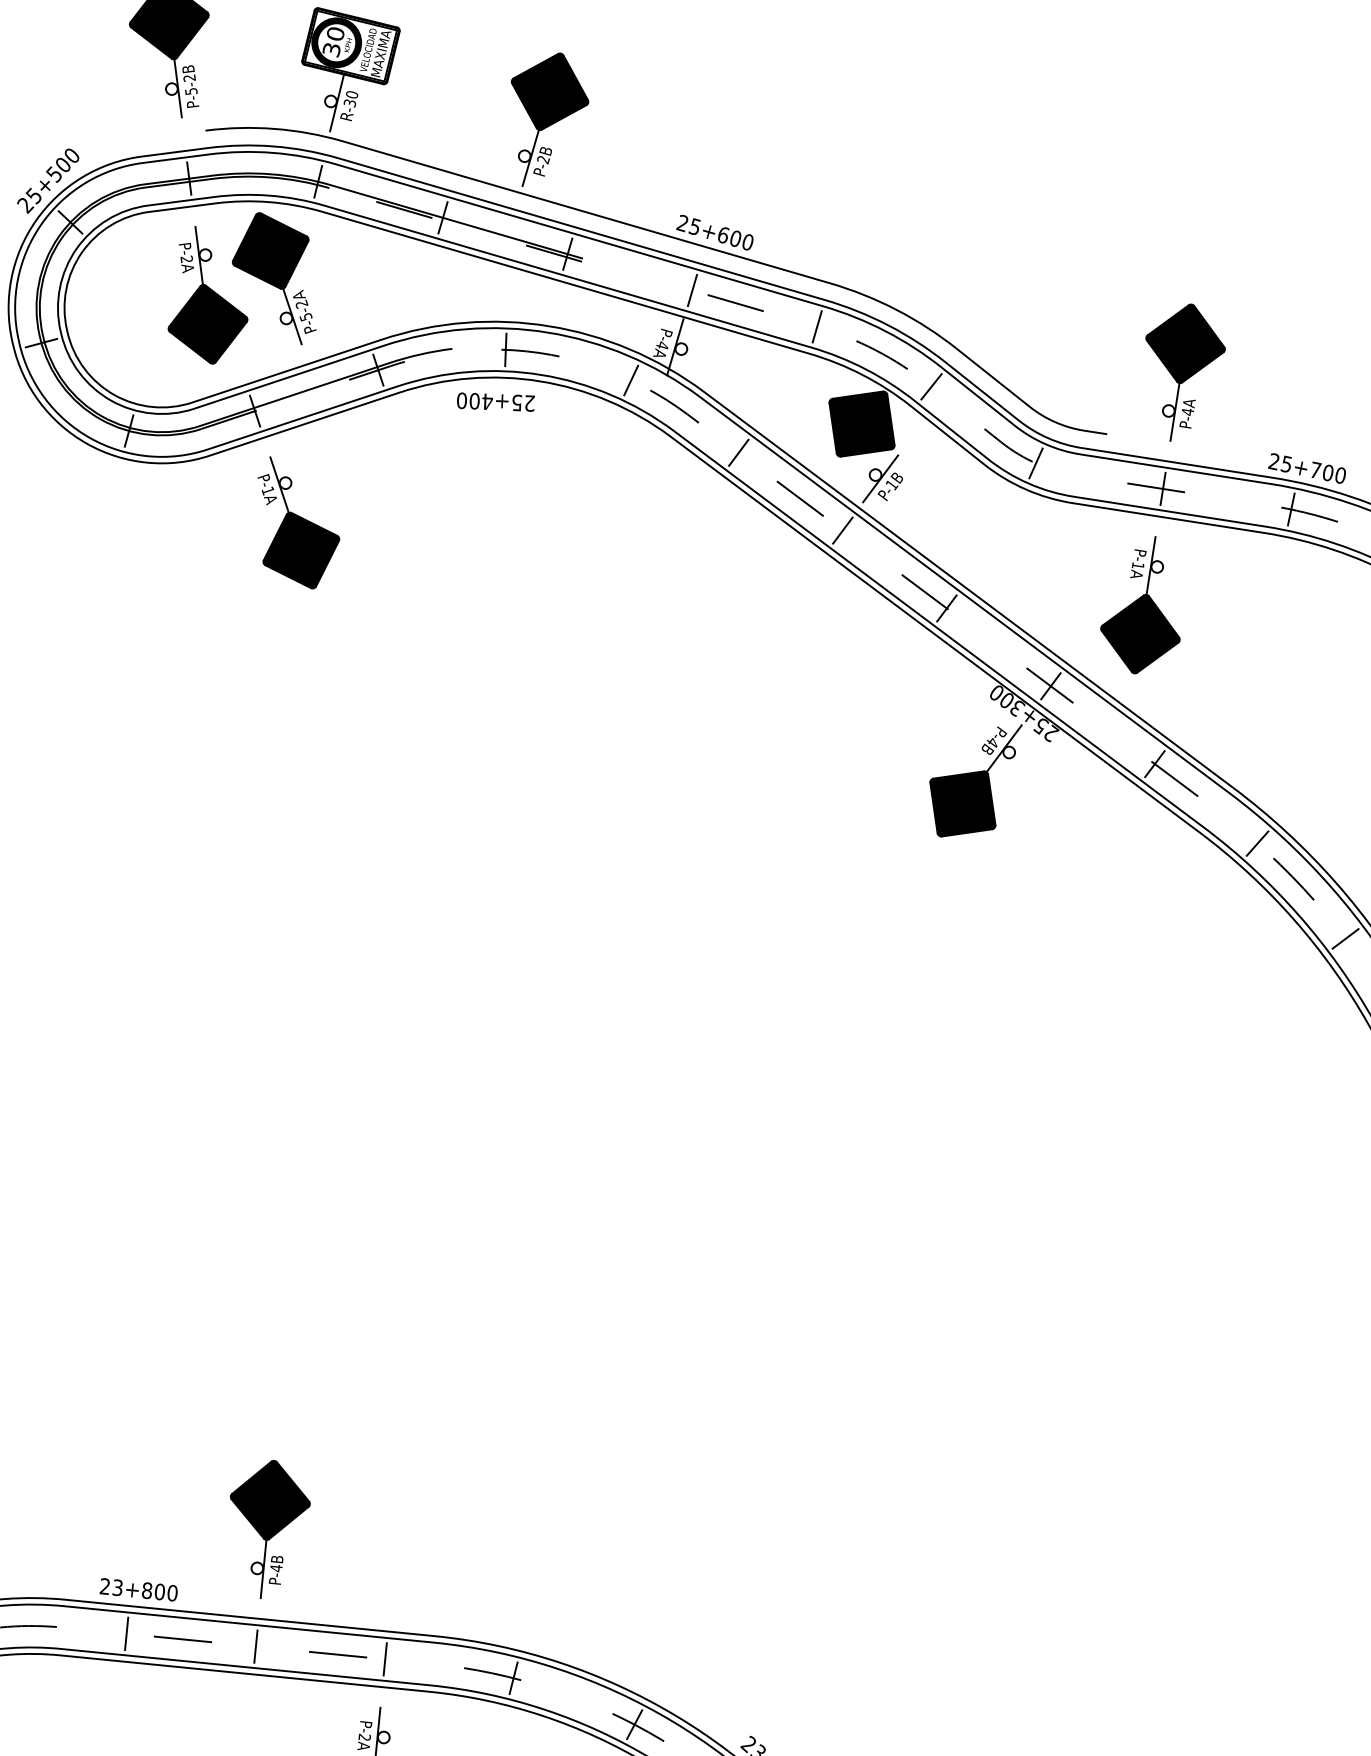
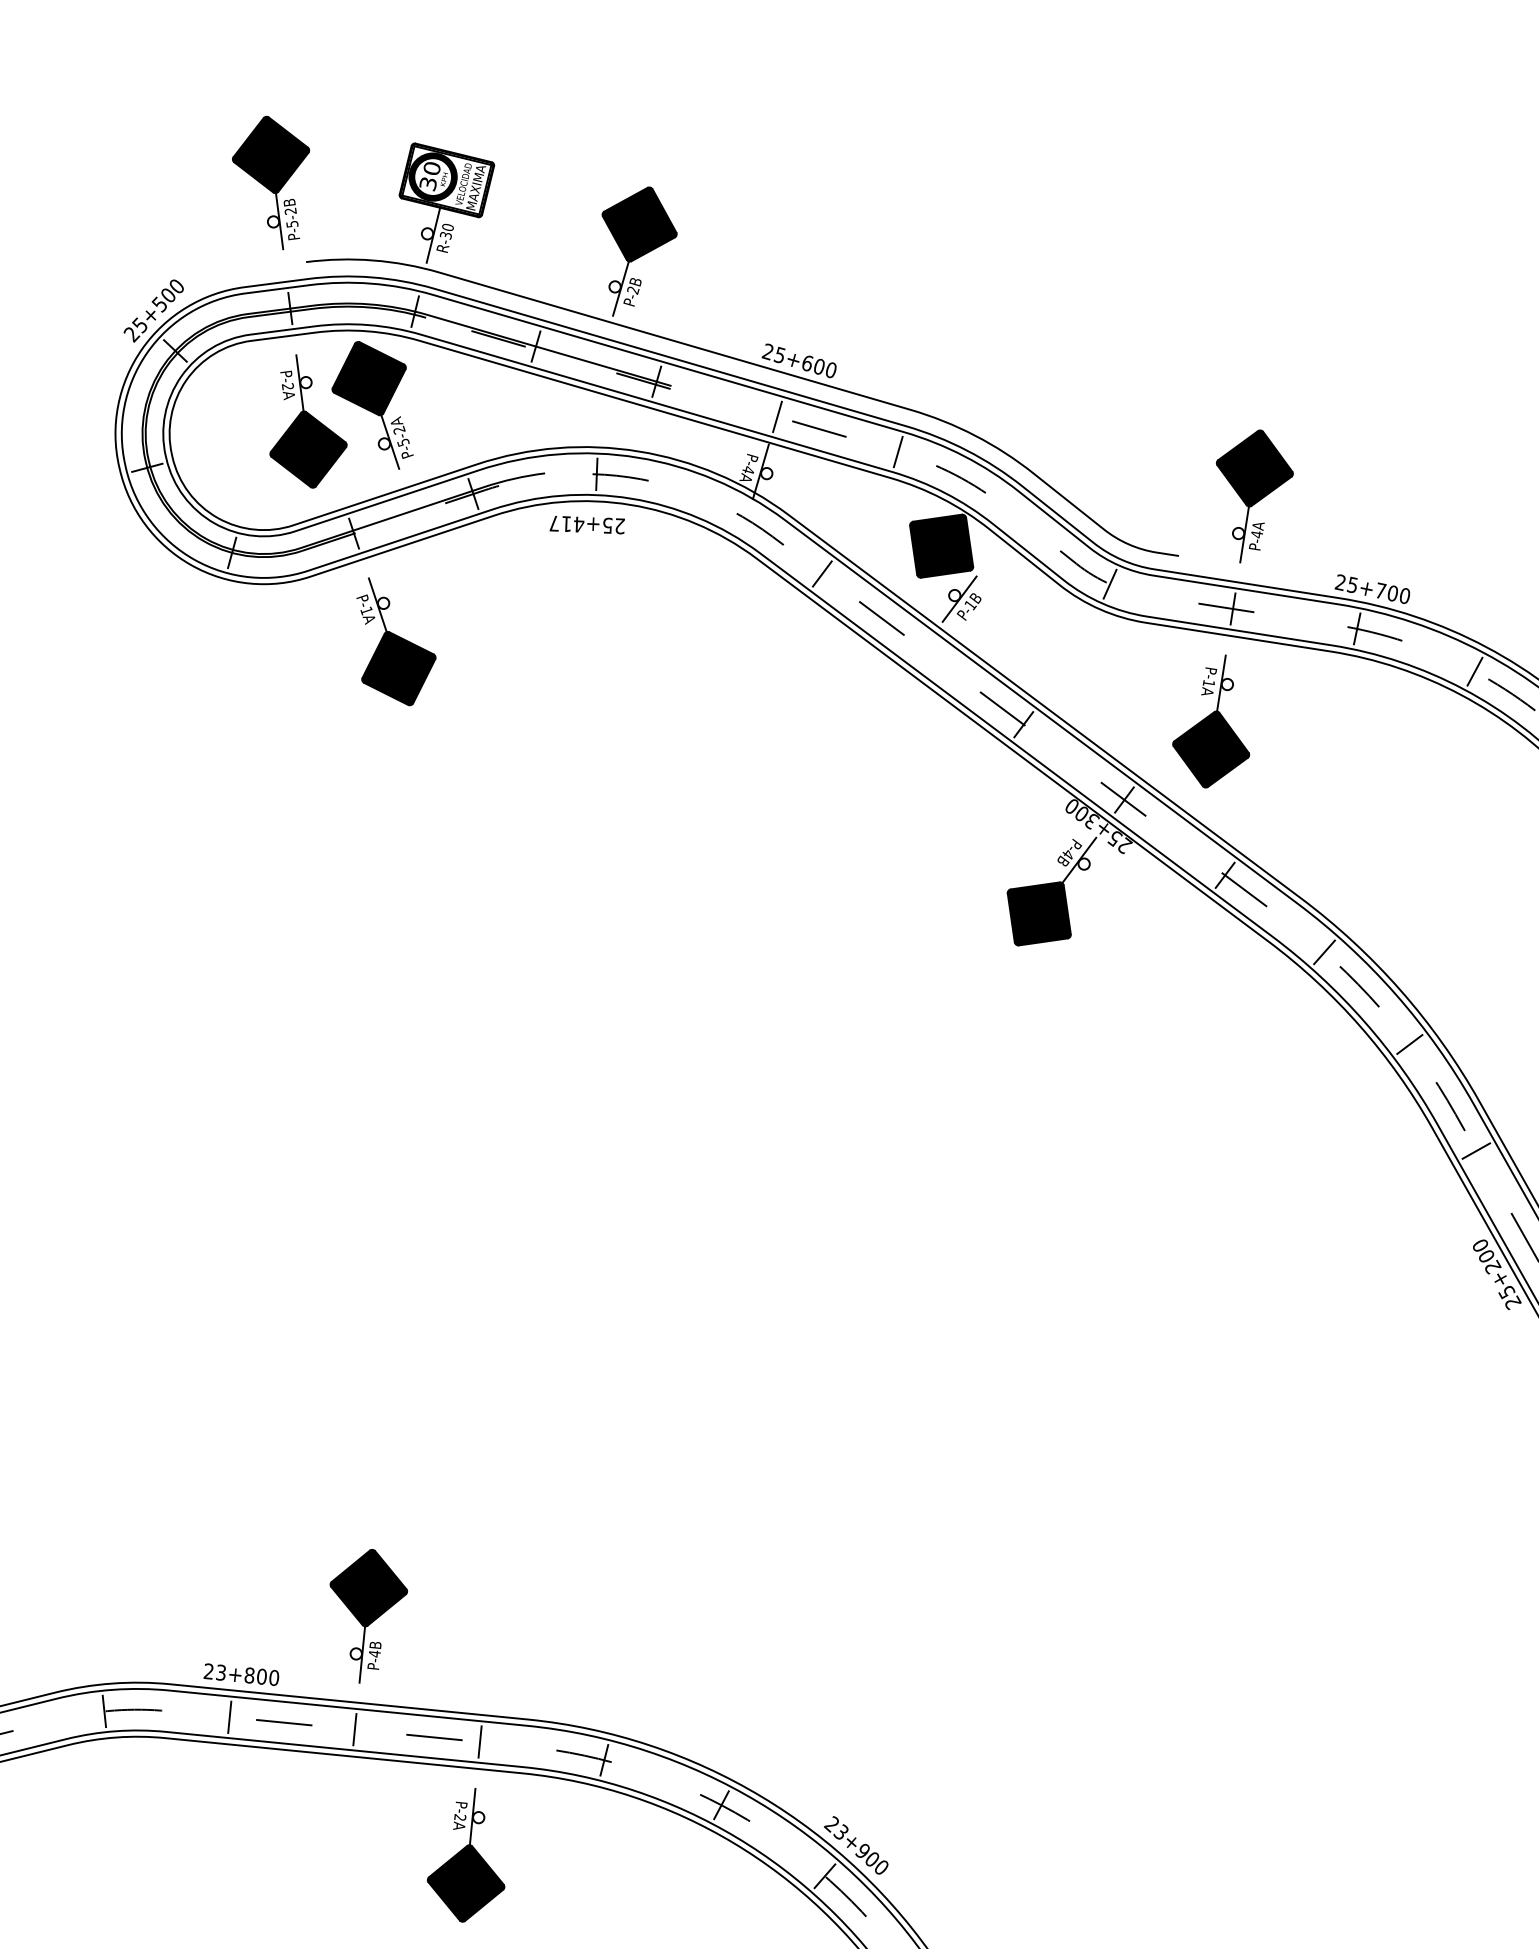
line: (630, 379) -> (717, 503), removed
line: (931, 386) -> (1008, 509), removed
text: (468, 400) -> (560, 523), 25+400 -> 25+417
line: (842, 529) -> (922, 648), removed

